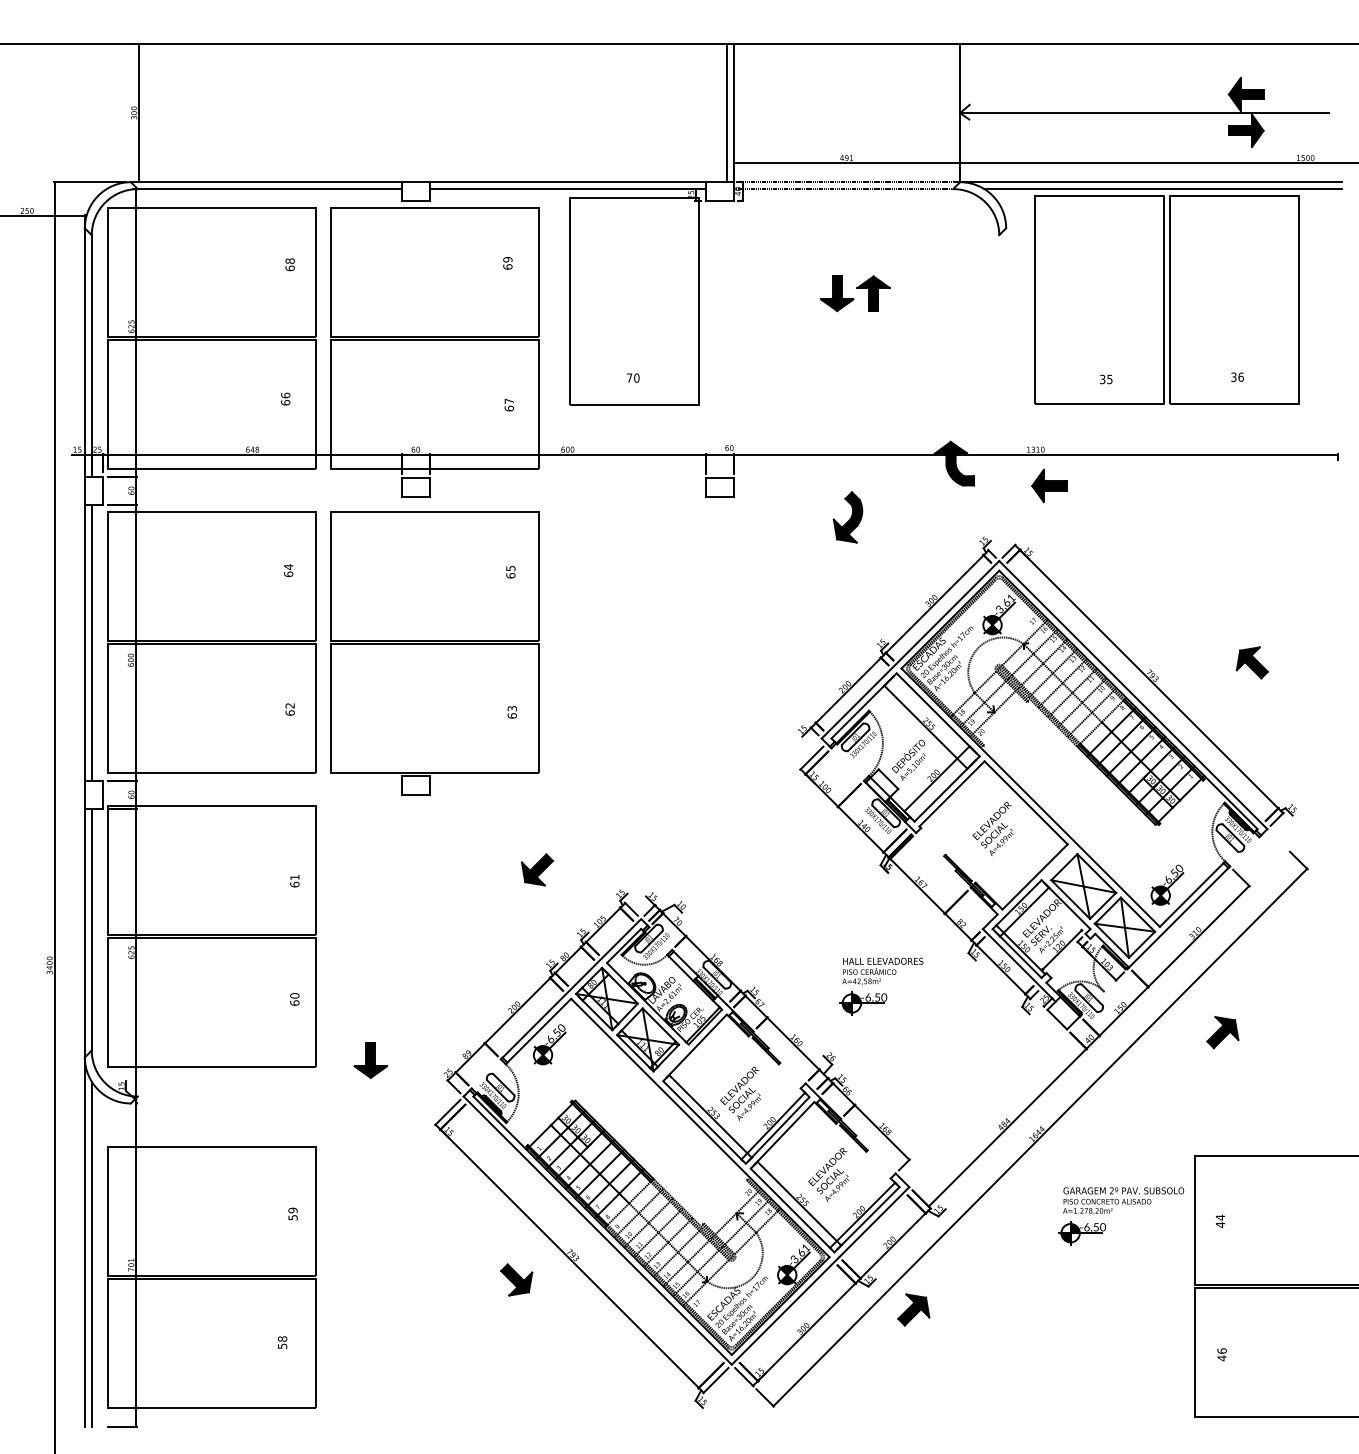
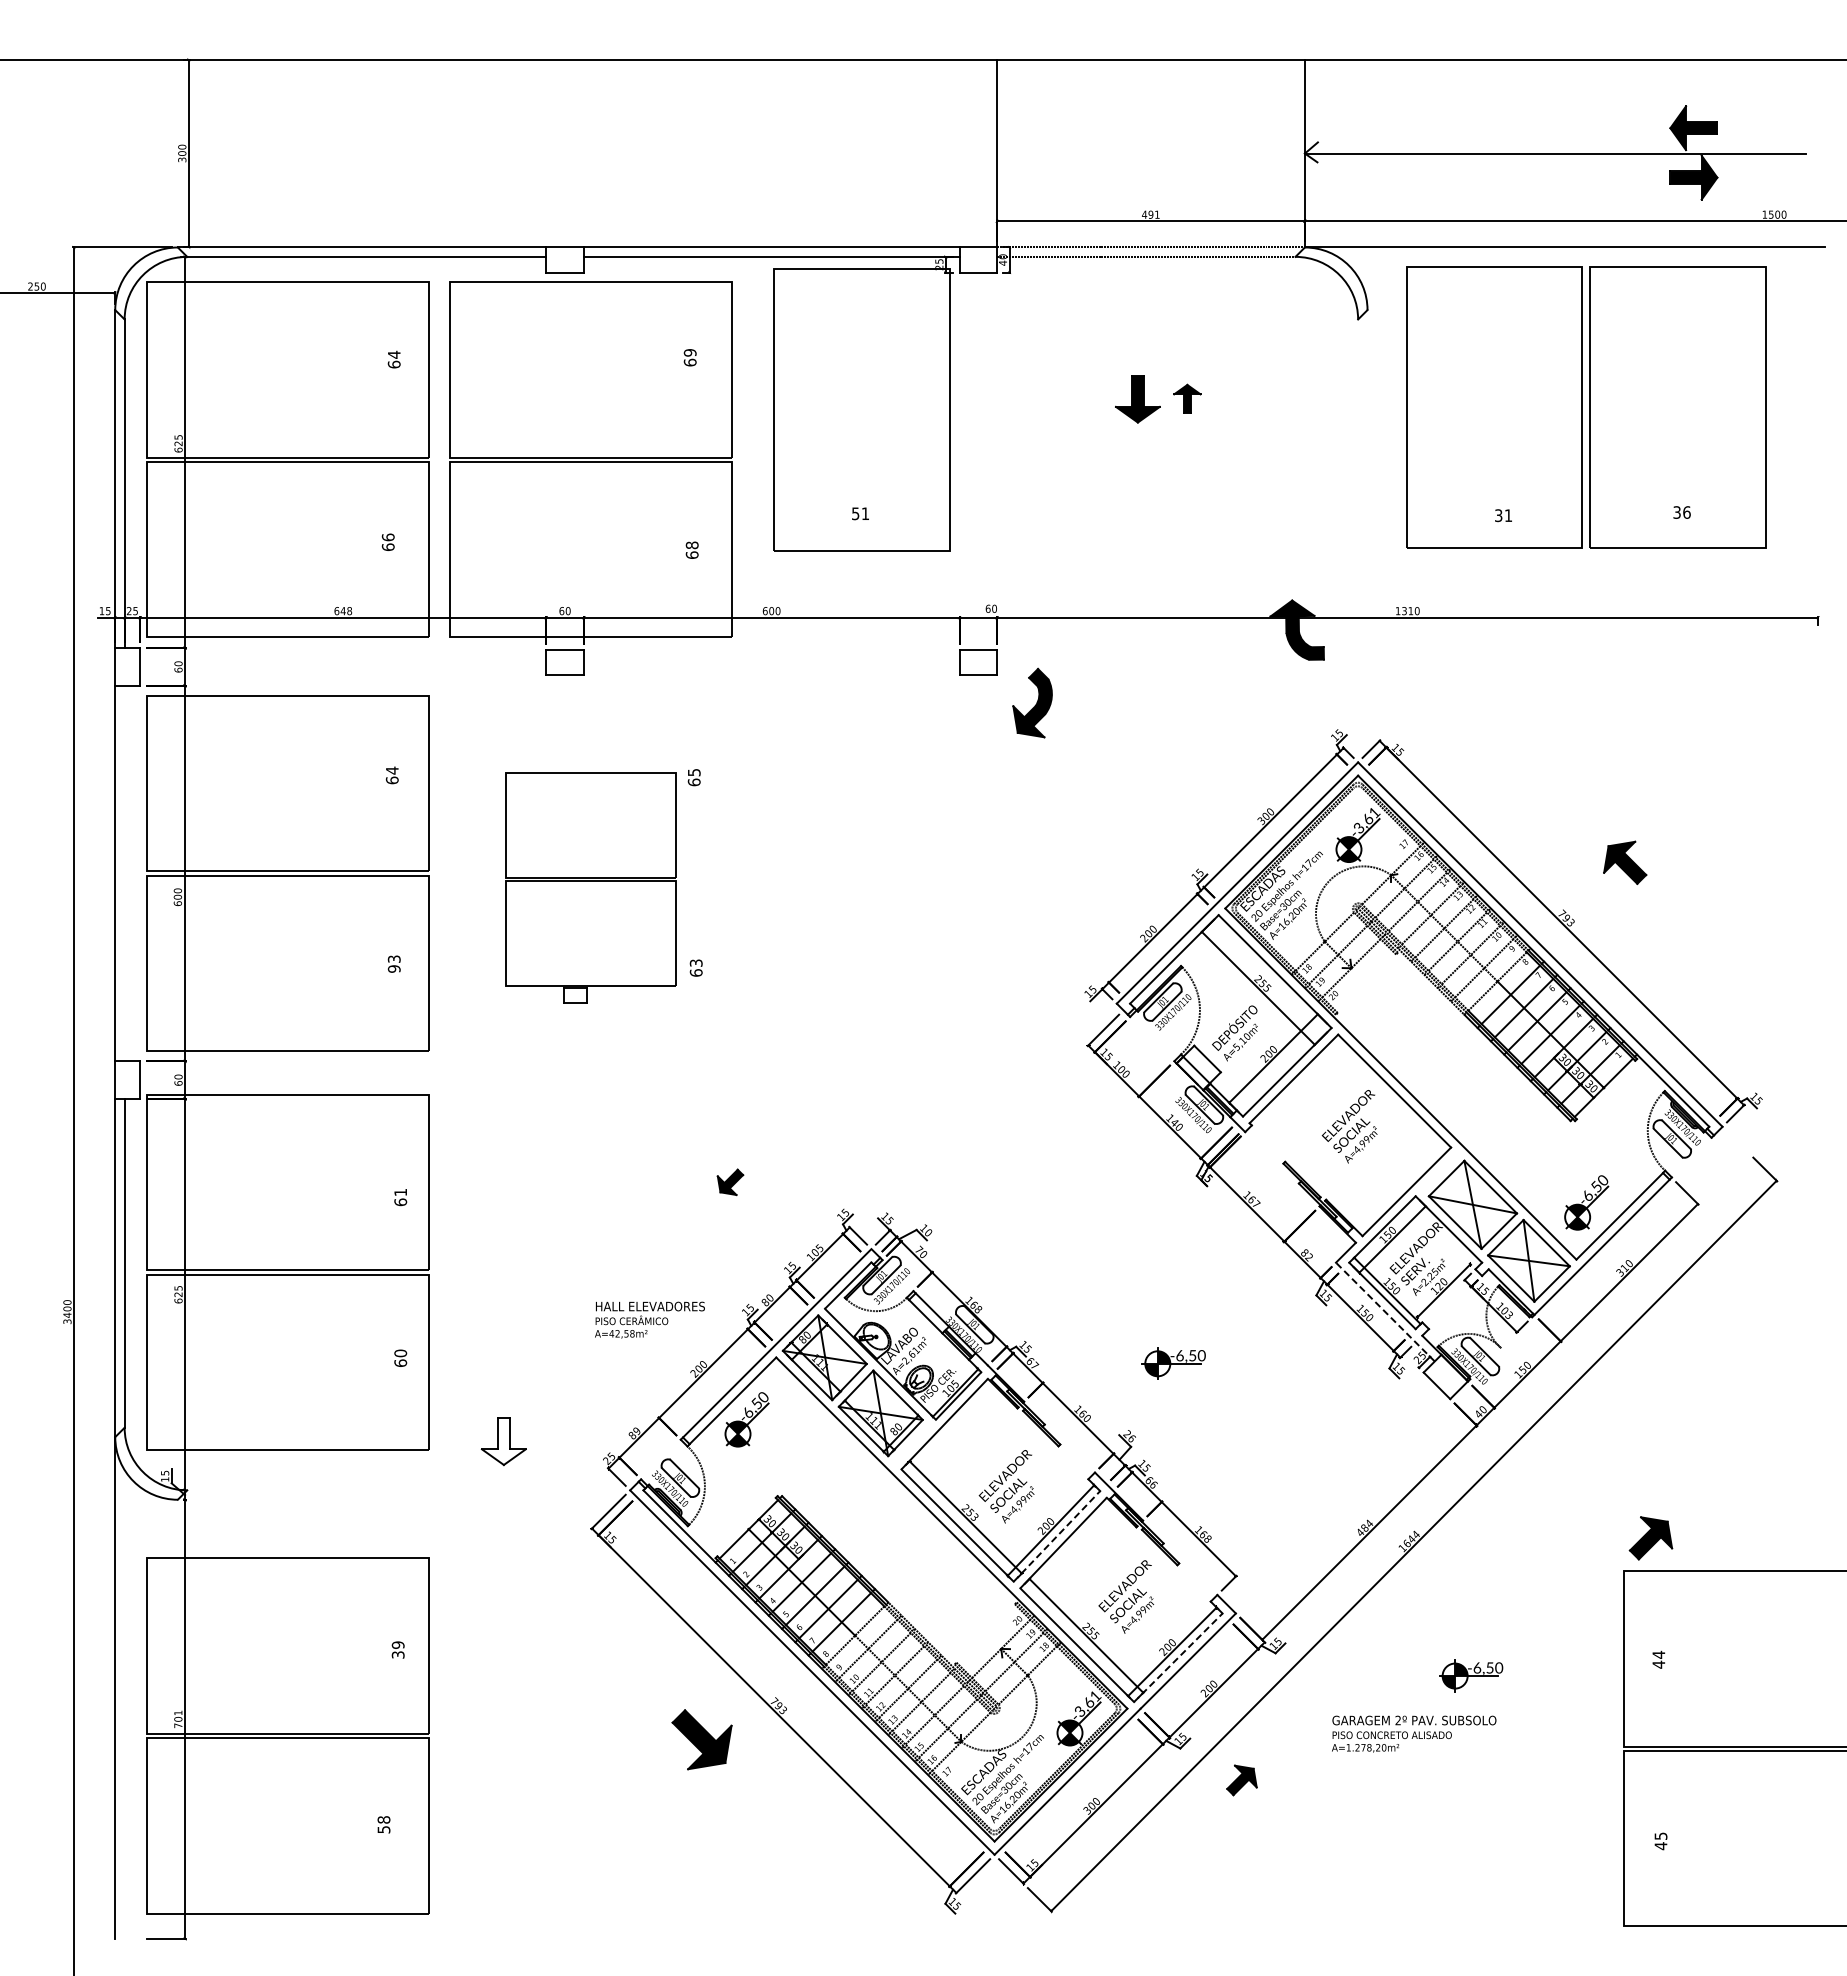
line: (726, 113) -> (987, 153), removed
line: (1162, 188) -> (1580, 256), removed
text: (289, 260) -> (393, 354), 68 -> 64
part: (873, 293) -> (1187, 398), size x0.6
text: (633, 377) -> (860, 513), 70 -> 51
text: (1109, 379) -> (1508, 515), 35 -> 31
text: (508, 401) -> (691, 545), 67 -> 68
part: (1048, 486) -> (1425, 660), removed
part: (847, 516) -> (1032, 702), moved
line: (91, 642) -> (124, 873), removed
part: (434, 653) -> (590, 887), size x0.6
part: (1252, 662) -> (1625, 862), moved
text: (289, 708) -> (393, 963), 62 -> 93
part: (537, 870) -> (730, 1182), size x0.6
line: (1019, 965) -> (1385, 1312), solid -> dashed
text: (882, 970) -> (649, 1319), moved
part: (1222, 1032) -> (1650, 1538), moved
fill: (370, 1060) -> (503, 1441), removed
line: (777, 1130) -> (1056, 1536), solid -> dashed
text: (1123, 1200) -> (1414, 1733), moved
text: (292, 1217) -> (397, 1654), 59 -> 39
line: (867, 1219) -> (1178, 1657), solid -> dashed
line: (91, 1254) -> (124, 1704), removed
part: (516, 1279) -> (702, 1739), size x1.4
part: (913, 1310) -> (1241, 1780), size x0.7
text: (1221, 1350) -> (1660, 1835), 46 -> 45

